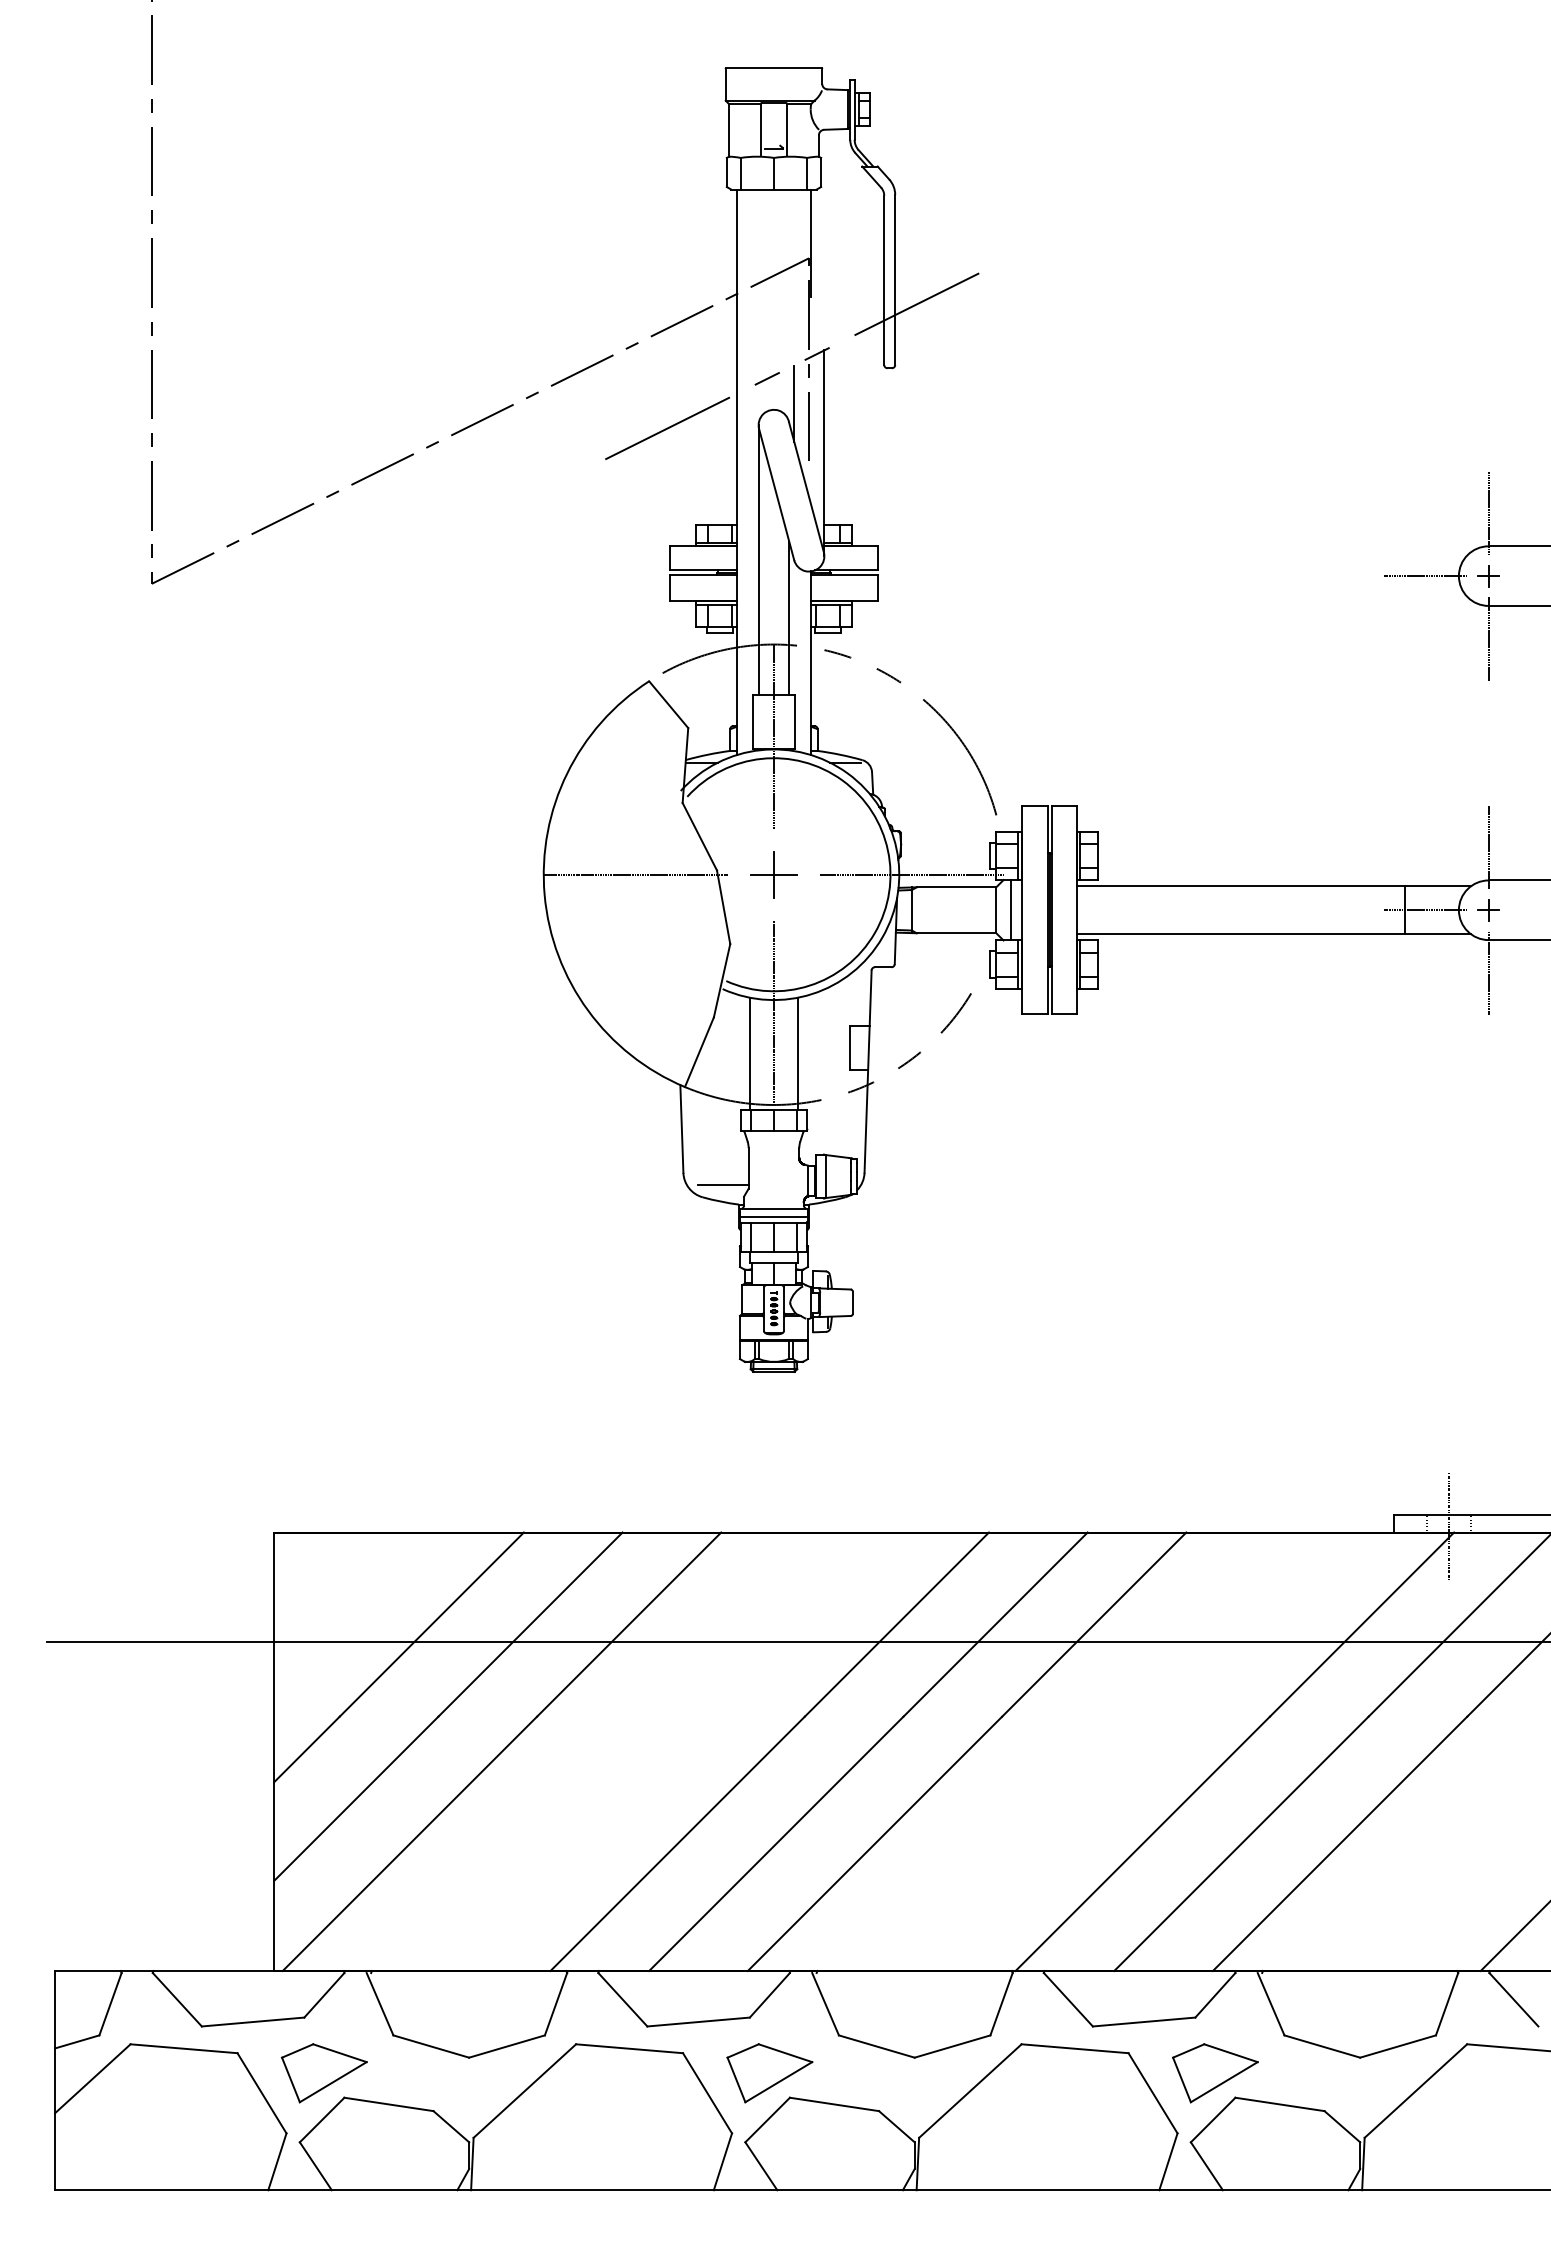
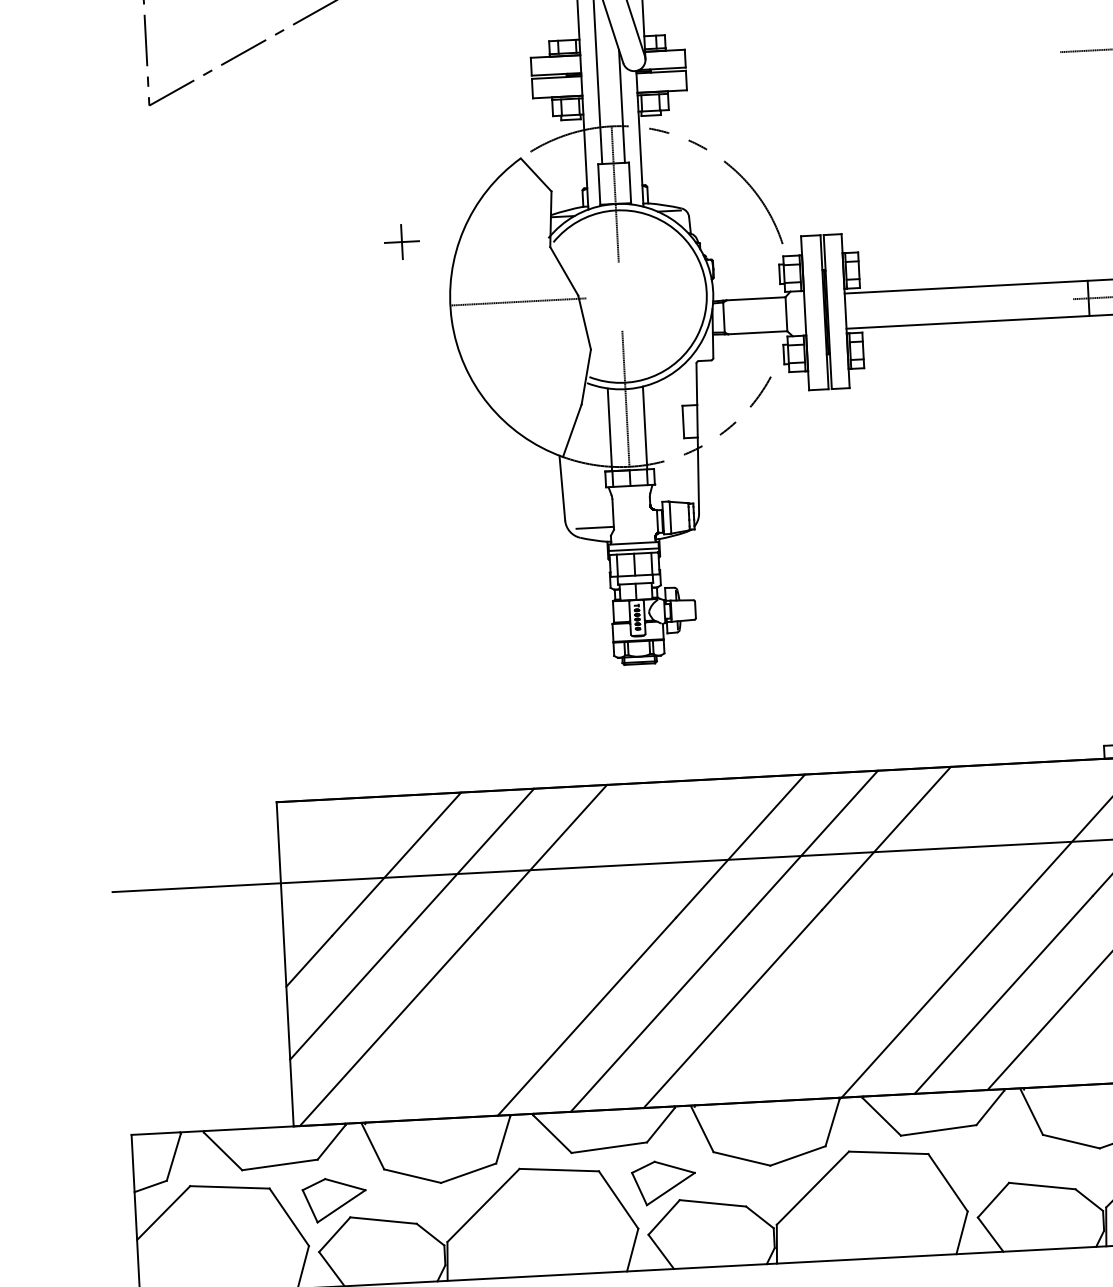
part: (773, 874) -> (401, 241), moved
line: (912, 874) -> (722, 291), removed
line: (1010, 910) -> (796, 313), removed
part: (1215, 2073) -> (993, 1165), removed

